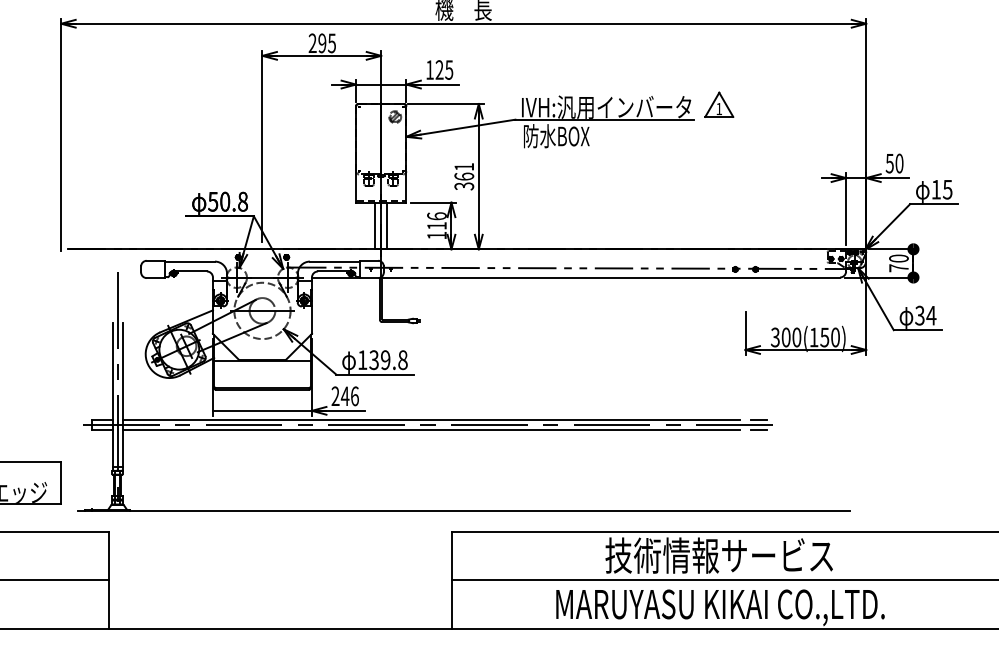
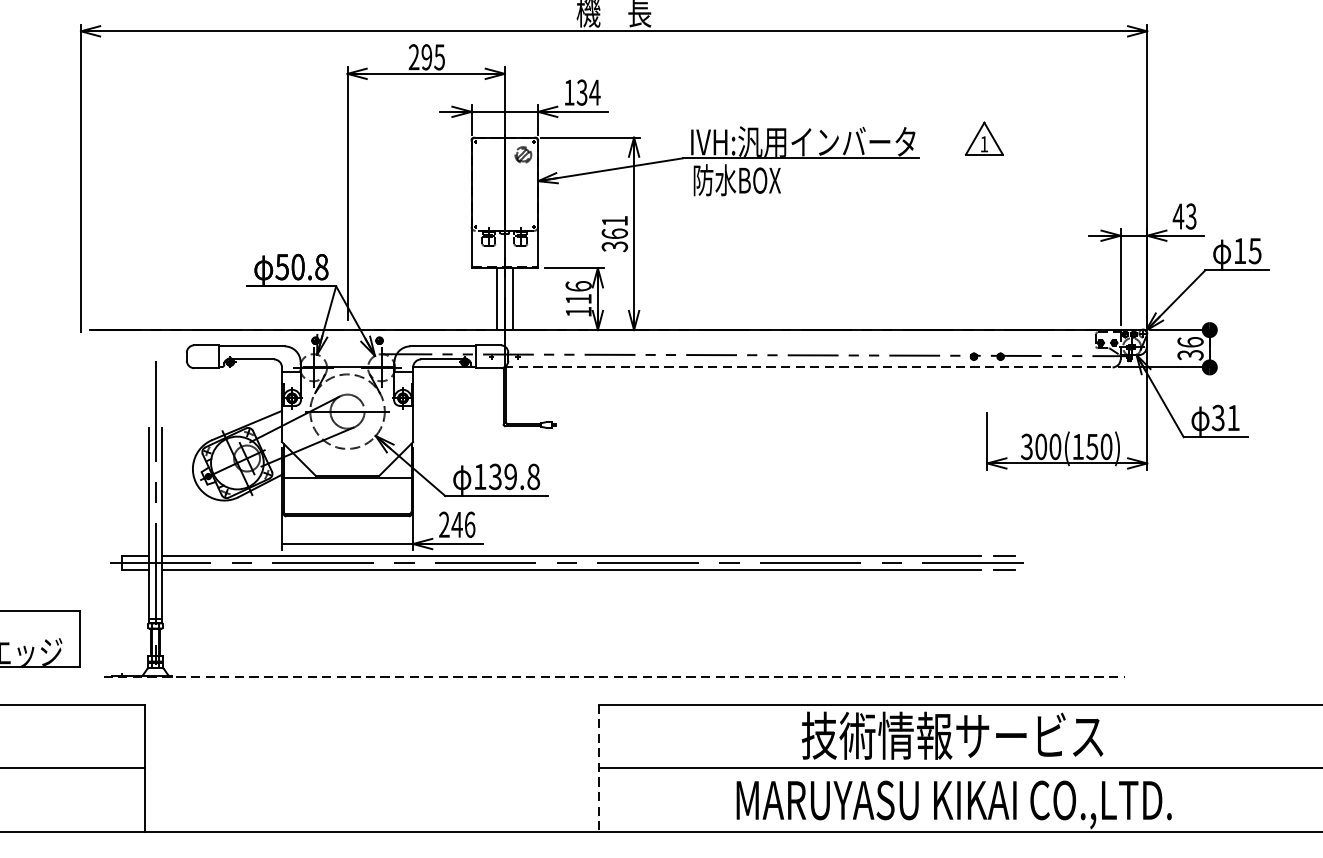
text: (444, 69) -> (588, 91), 125 -> 134
part: (719, 104) -> (984, 138), moved
text: (894, 163) -> (1184, 216), 50 -> 43
text: (898, 263) -> (1189, 348), 70 -> 36
line: (610, 277) -> (808, 367), solid -> dashed
text: (931, 315) -> (1233, 417), 34 -> 31
line: (463, 510) -> (613, 676), solid -> dashed
line: (452, 580) -> (599, 768), solid -> dashed

